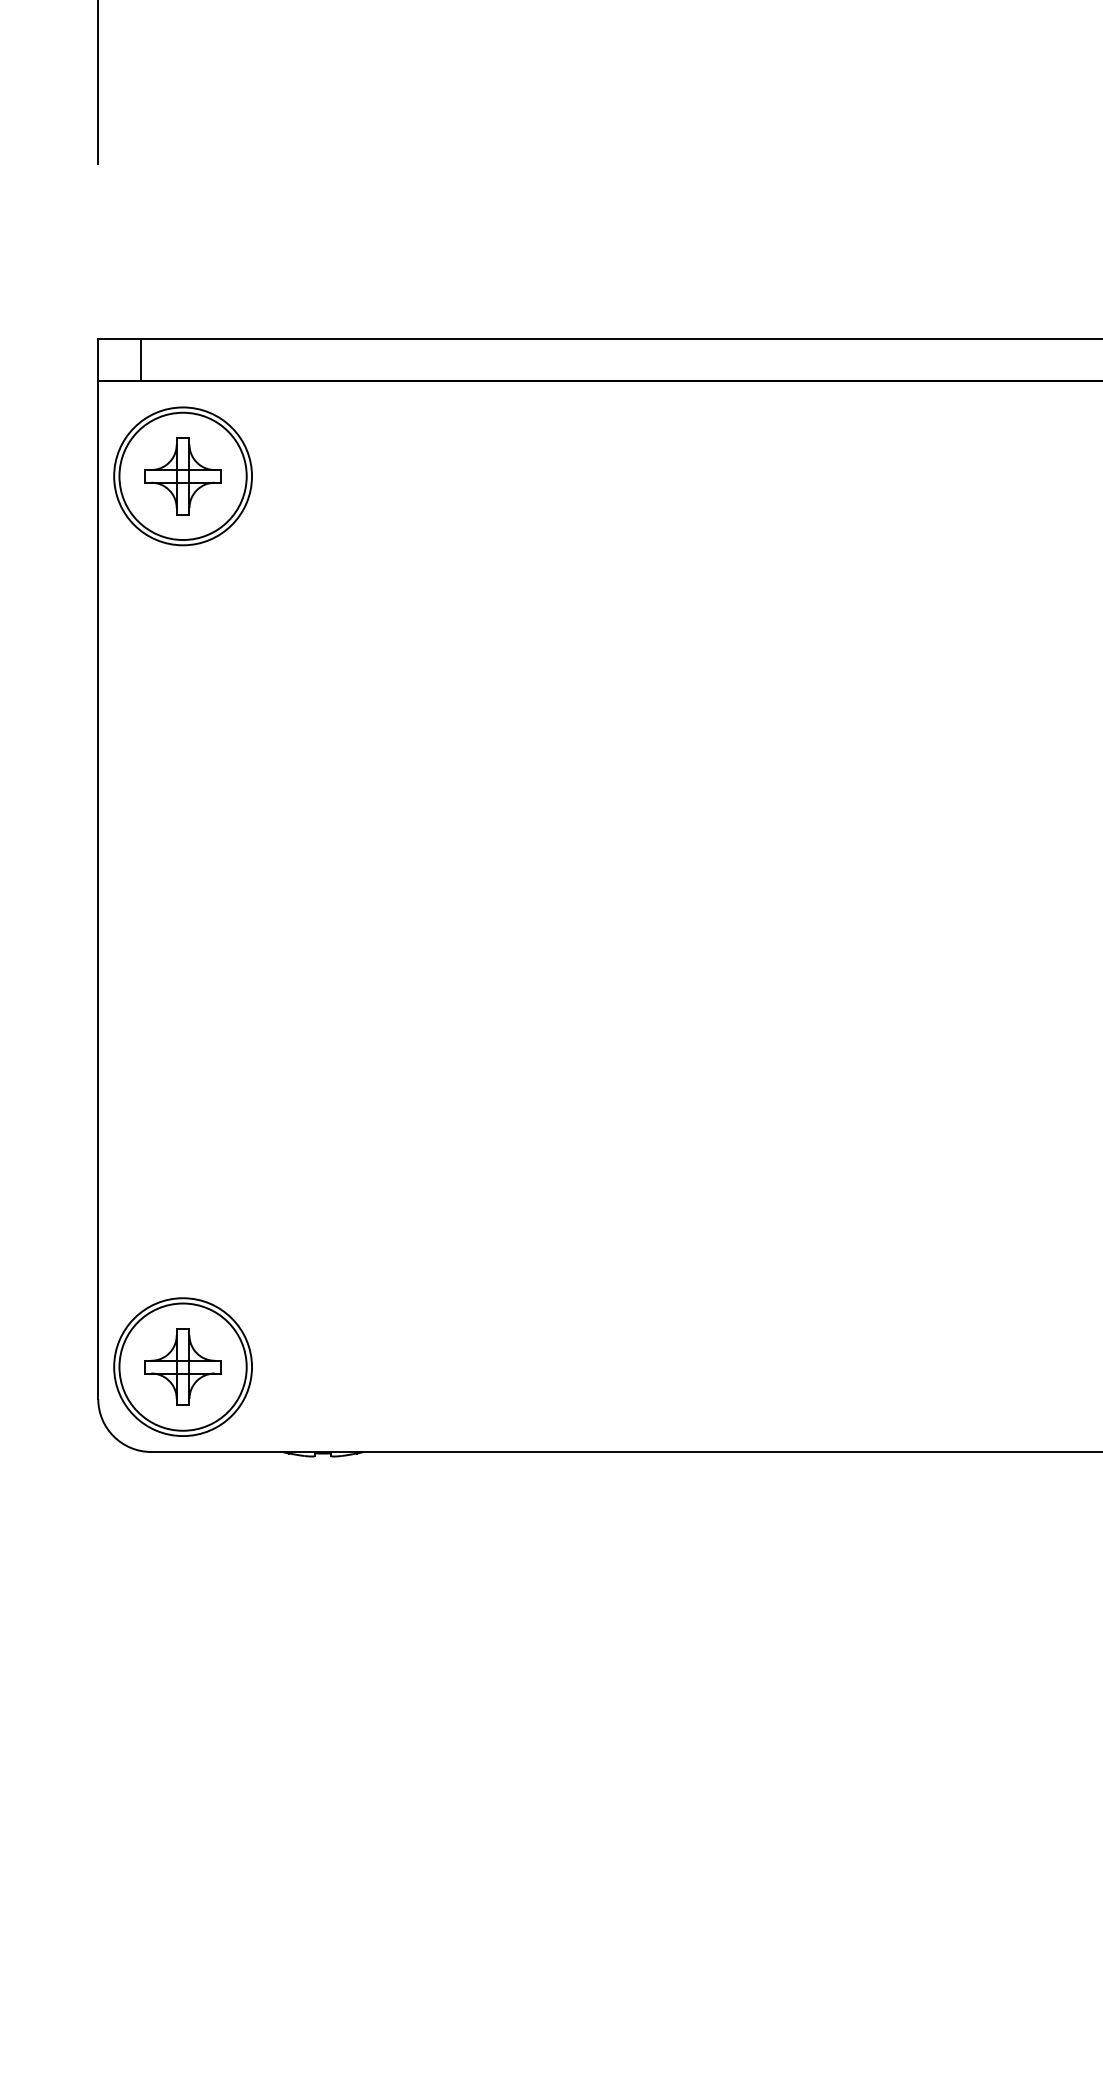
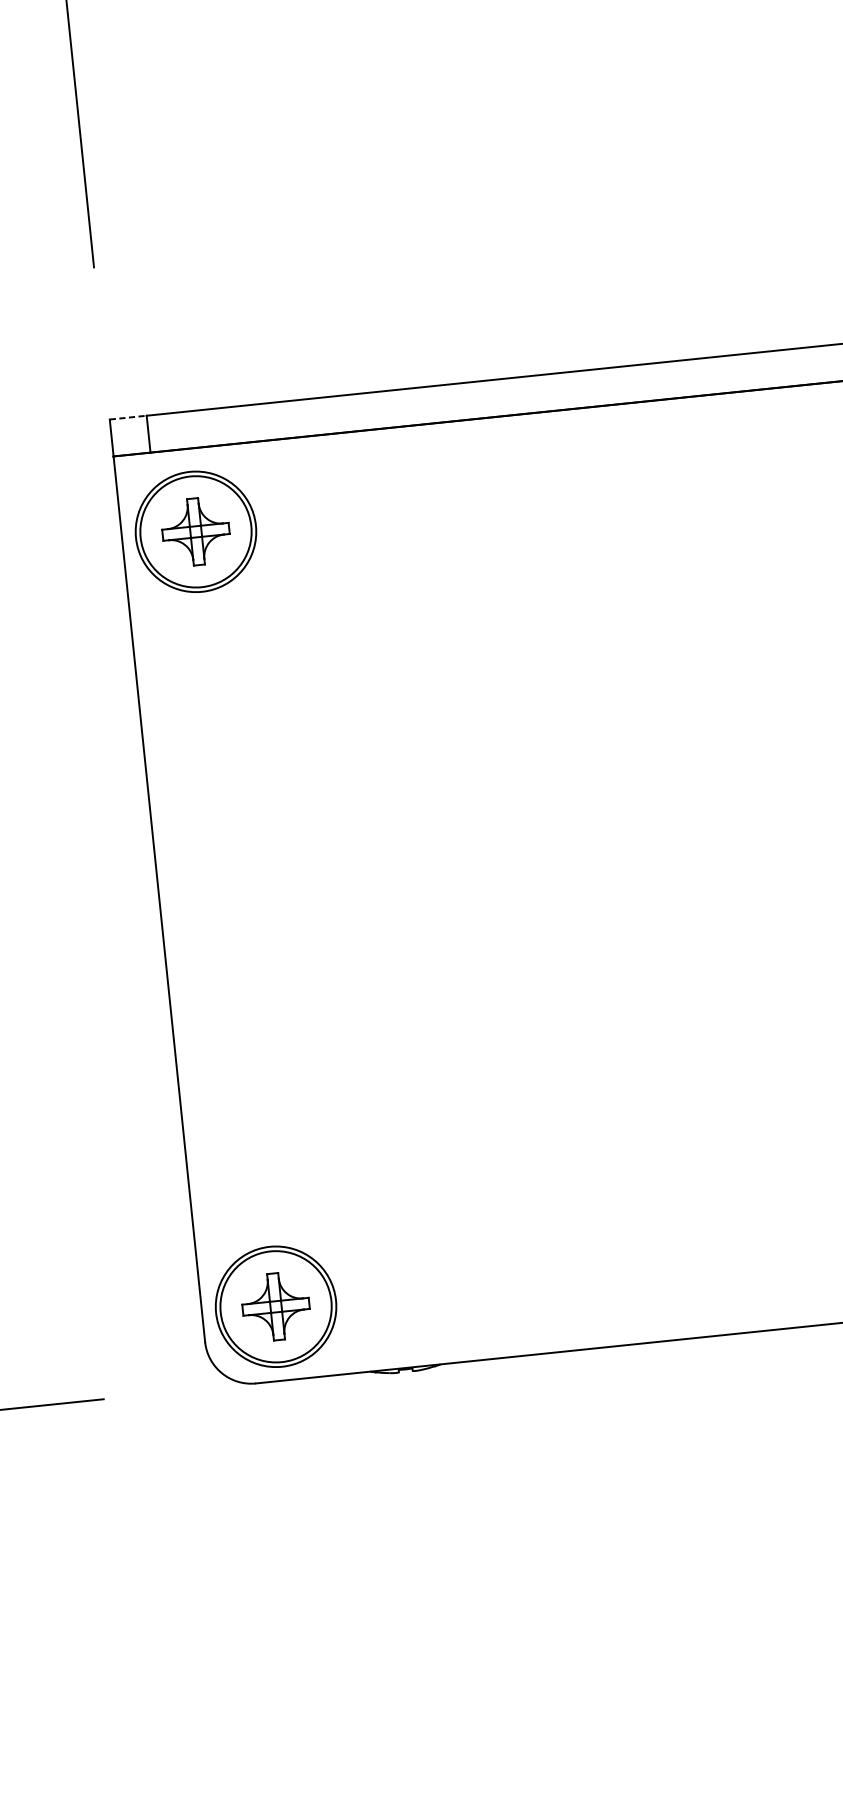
line: (119, 338) -> (128, 417), solid -> dashed

